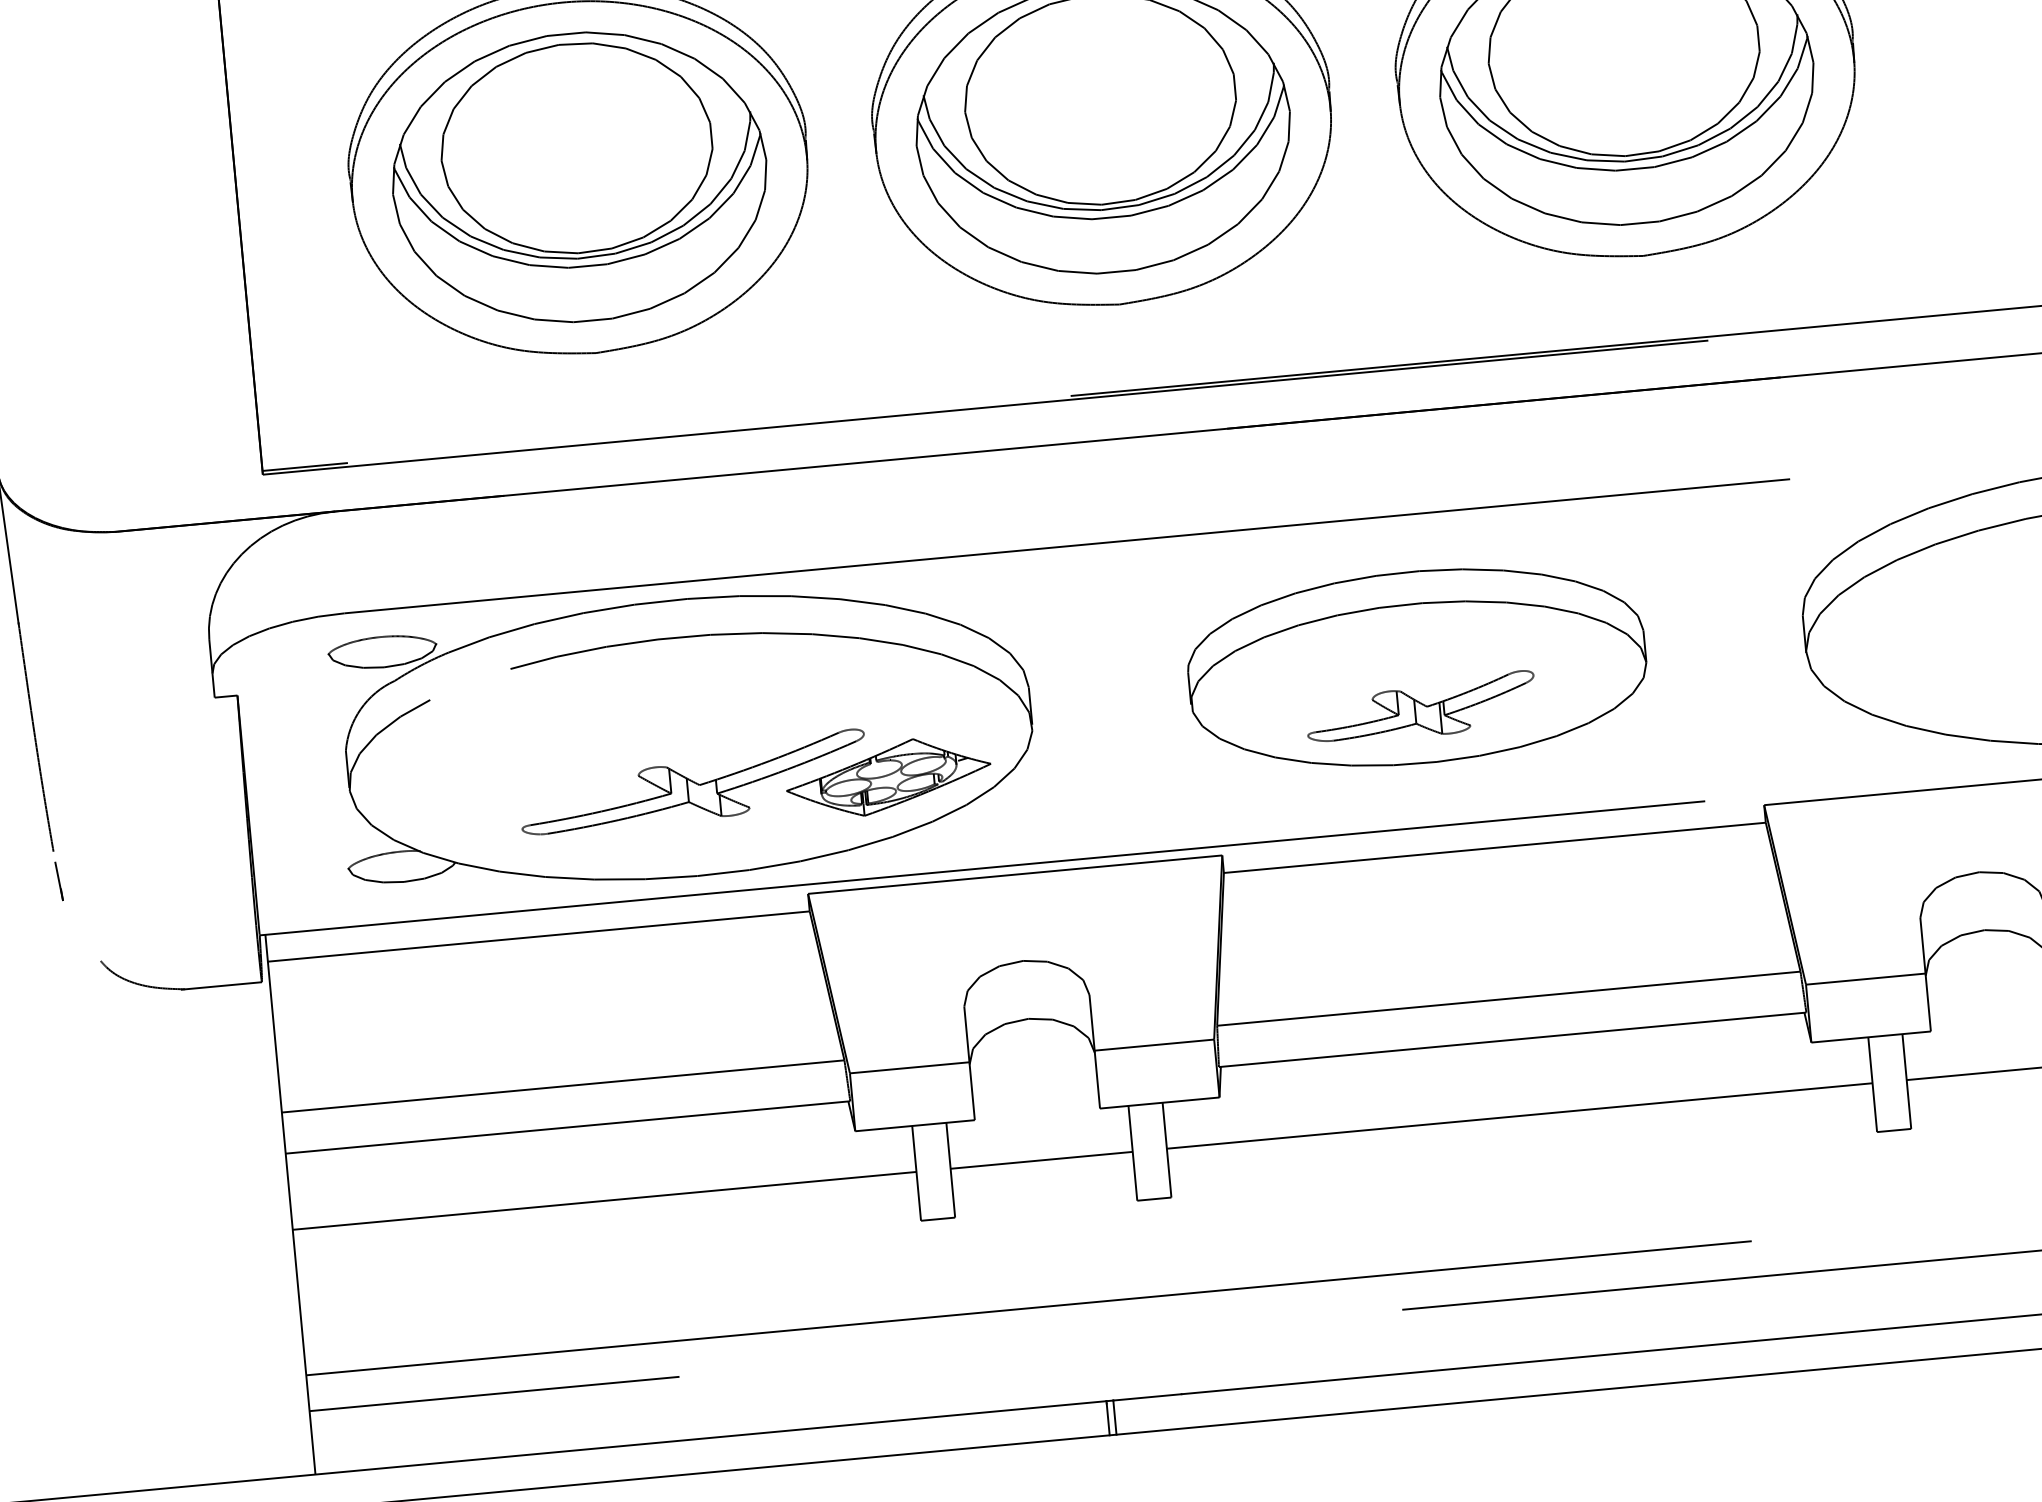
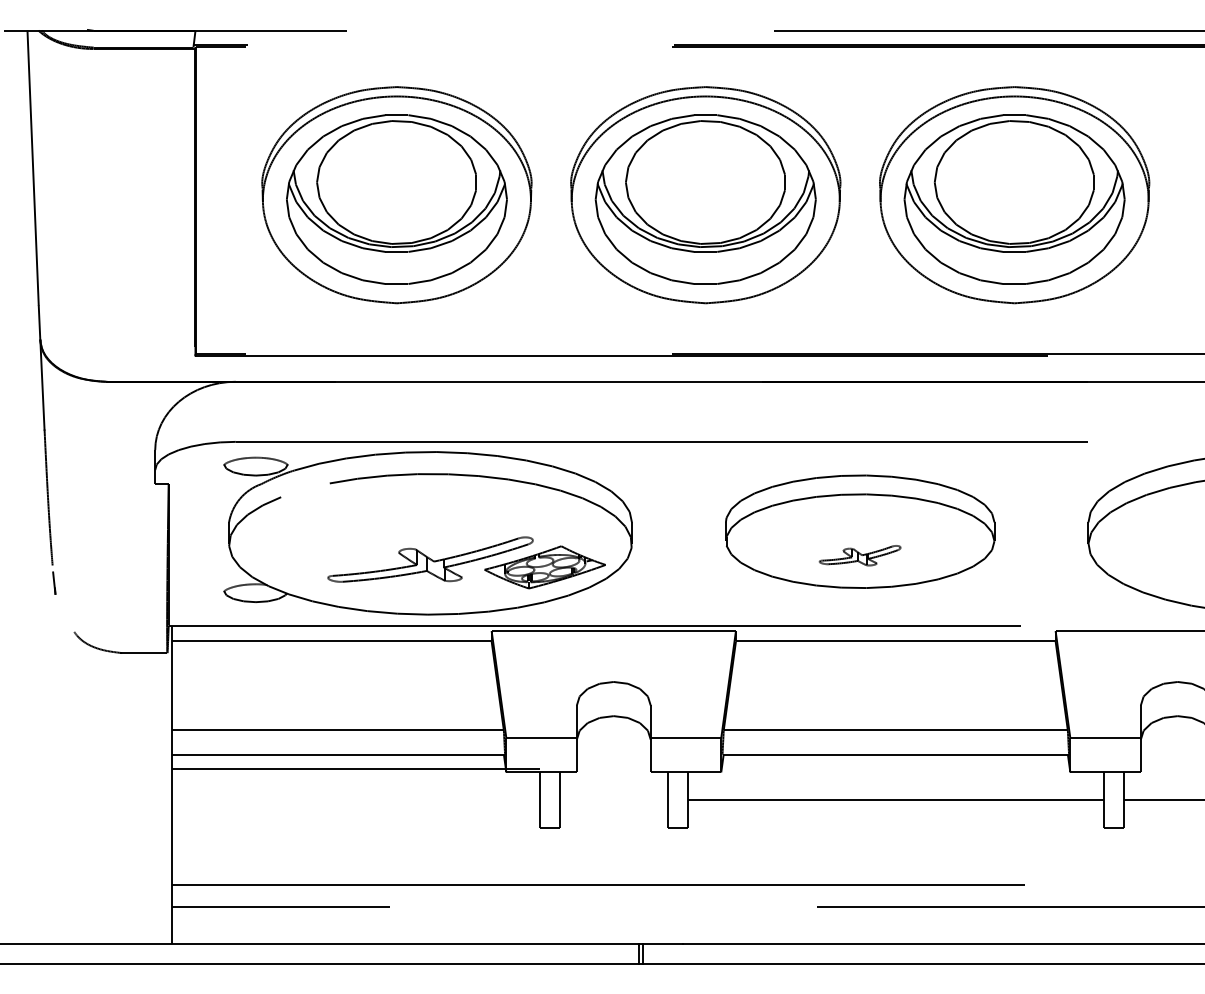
part: (1419, 707) -> (859, 555), size x0.6
line: (1041, 1160) -> (613, 799), removed
line: (603, 1200) -> (355, 768), moved

